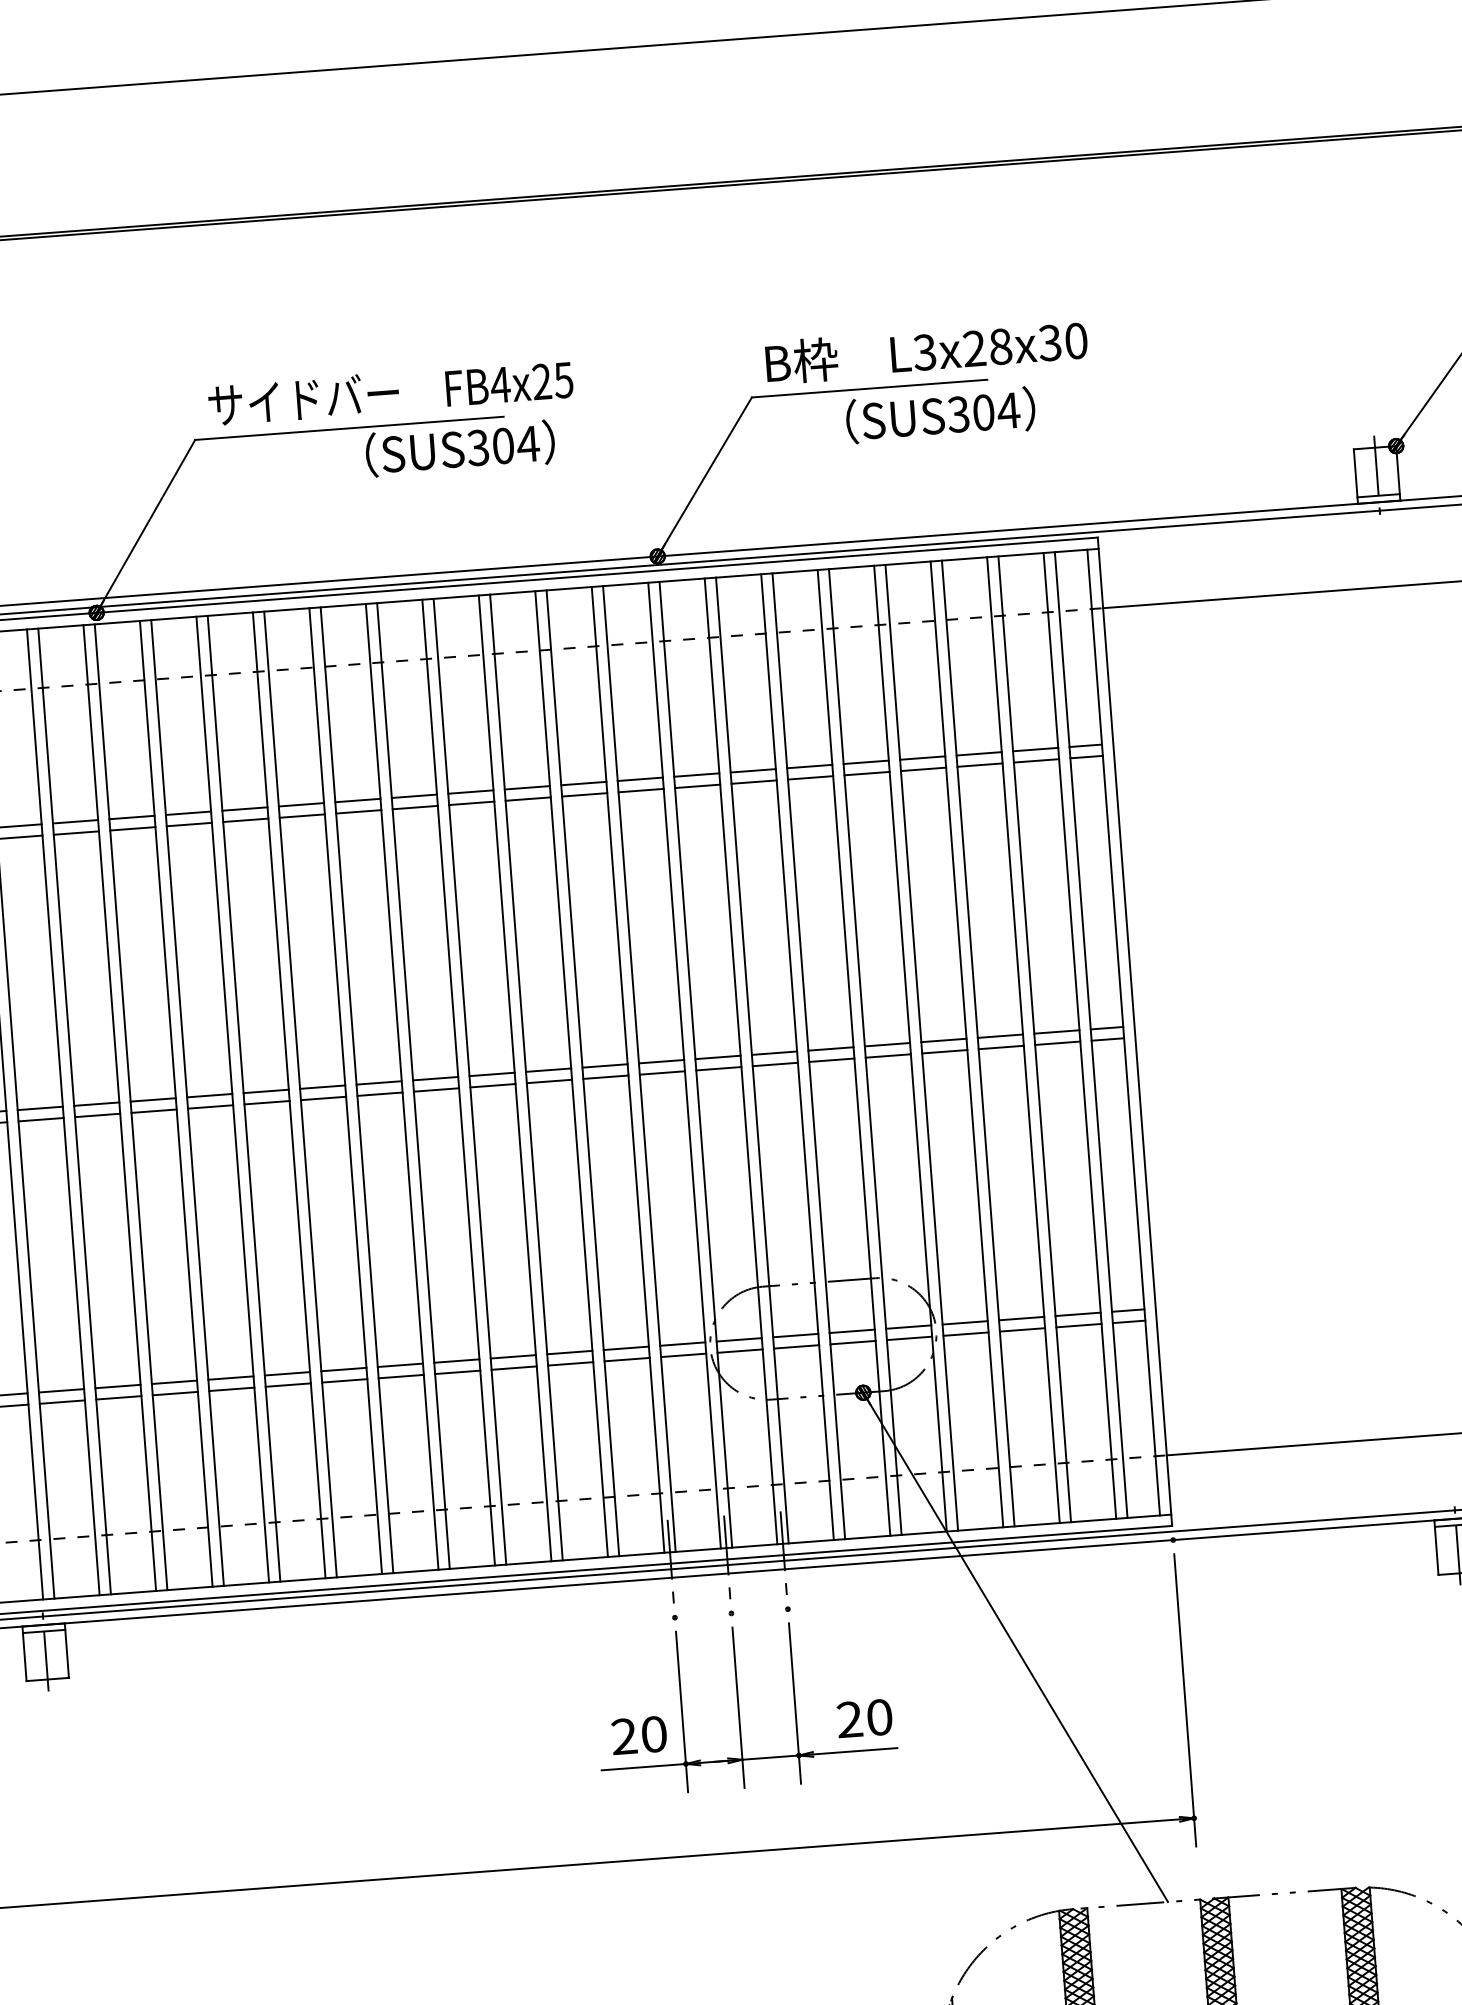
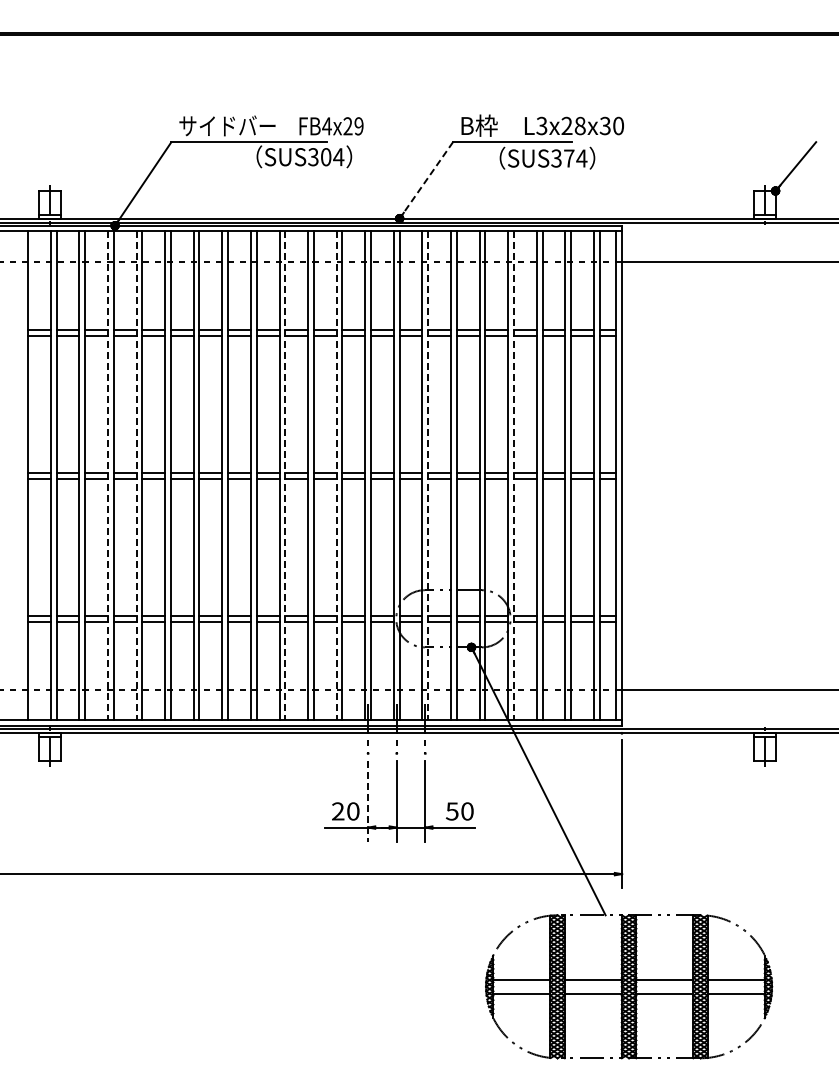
text: (562, 380) -> (358, 126), FB4x25 -> FB4x29
text: (984, 412) -> (569, 158), SUS304 -> SUS374
line: (704, 475) -> (426, 179), solid -> dashed
line: (920, 1048) -> (513, 476), solid -> dashed
line: (753, 1061) -> (428, 476), solid -> dashed
line: (571, 1075) -> (336, 476), solid -> dashed
line: (470, 1082) -> (285, 476), solid -> dashed
line: (176, 1104) -> (136, 476), solid -> dashed
line: (118, 1109) -> (107, 476), solid -> dashed
line: (682, 1712) -> (368, 801), solid -> dashed
text: (848, 1719) -> (451, 811), 20 -> 50

